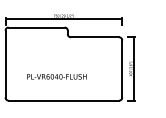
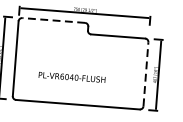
line: (36, 27) -> (53, 20), solid -> dashed
line: (122, 68) -> (146, 73), solid -> dashed

